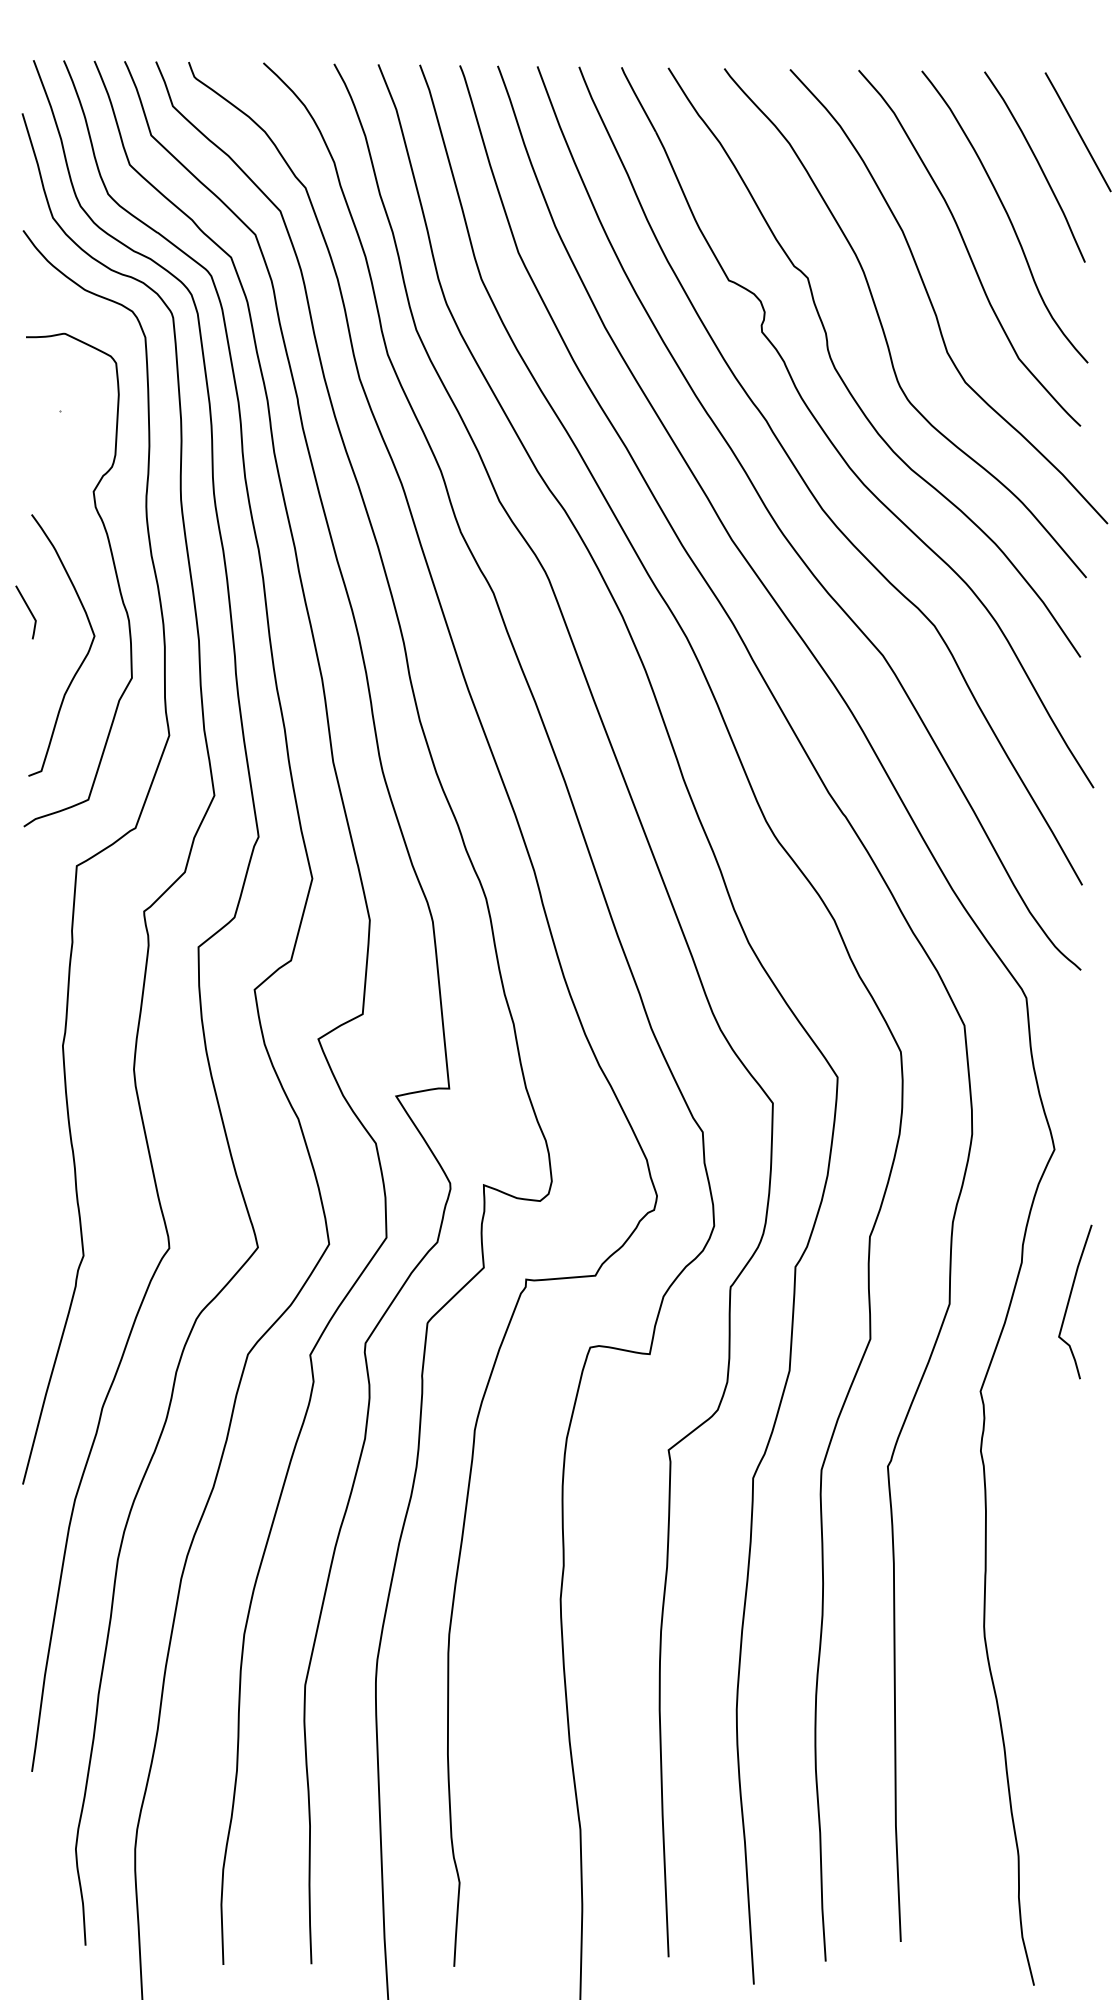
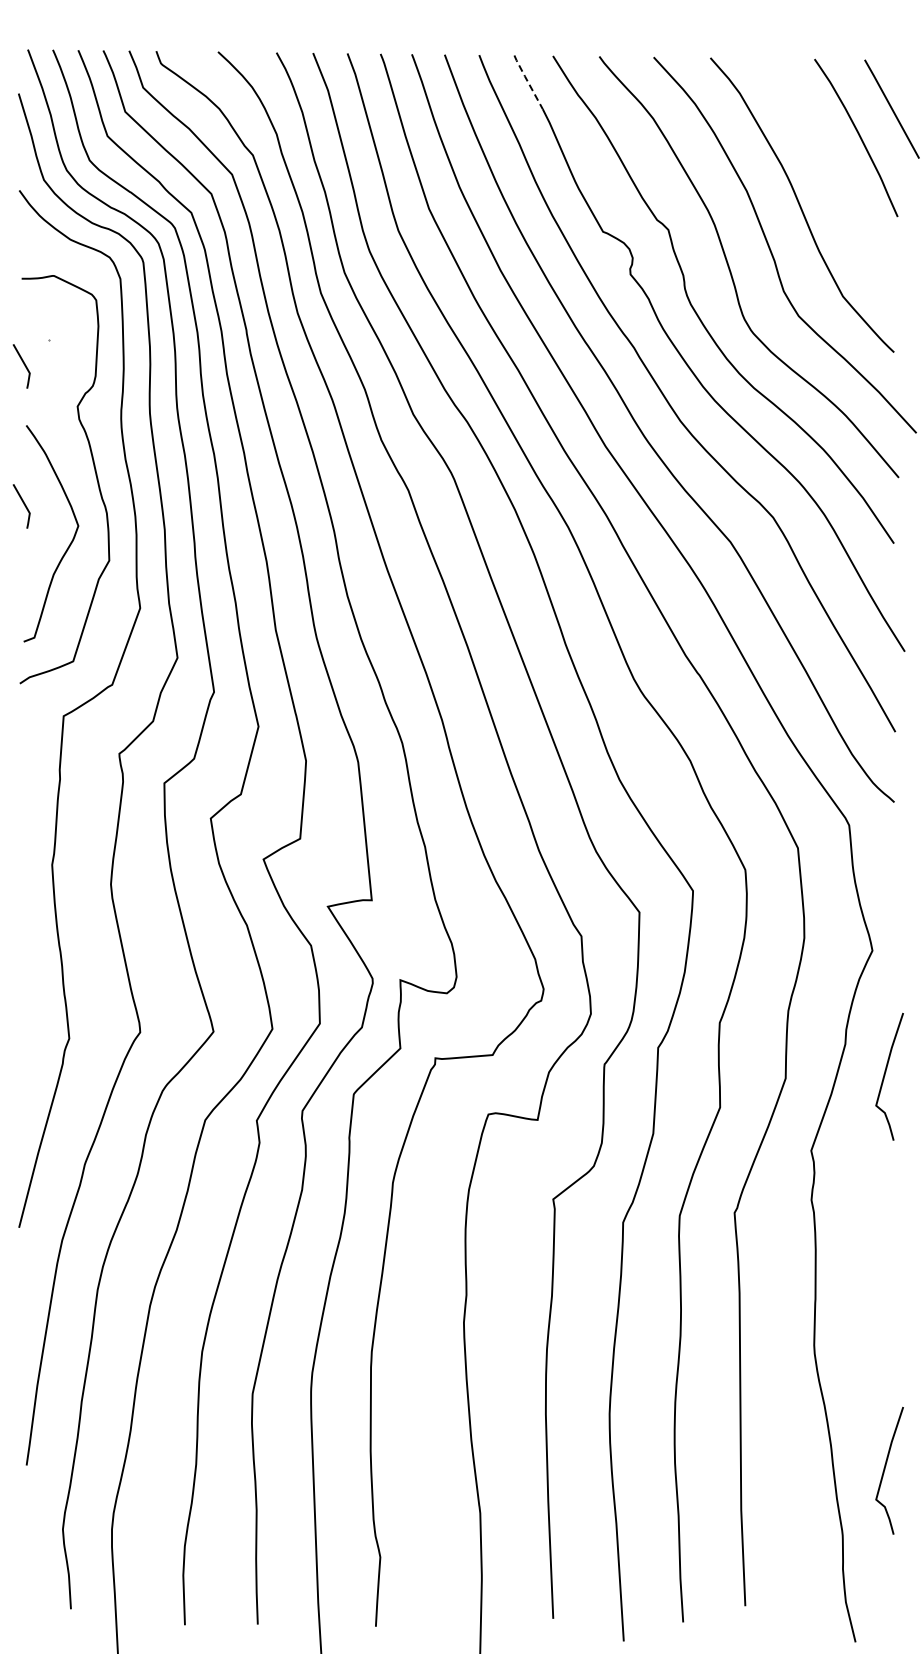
line: (637, 98) -> (527, 81), solid -> dashed
curve: (1007, 217) -> (833, 179), removed
line: (28, 440) -> (23, 364), added
curve: (1070, 1776) -> (885, 1469), added

